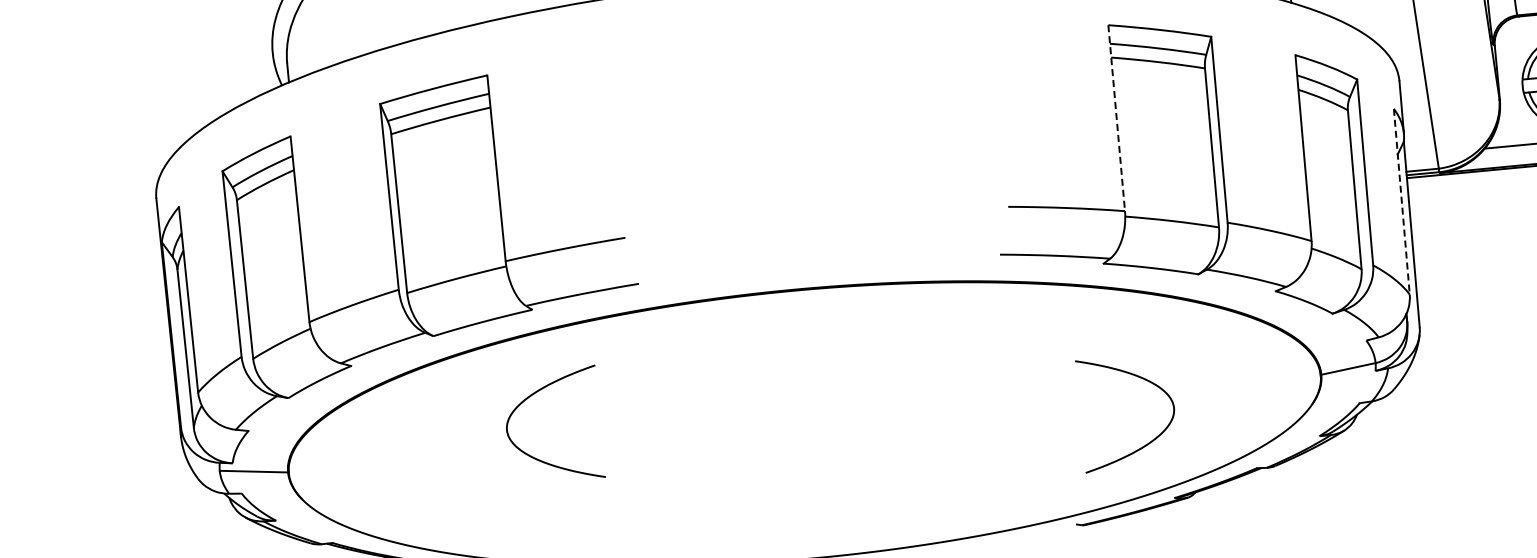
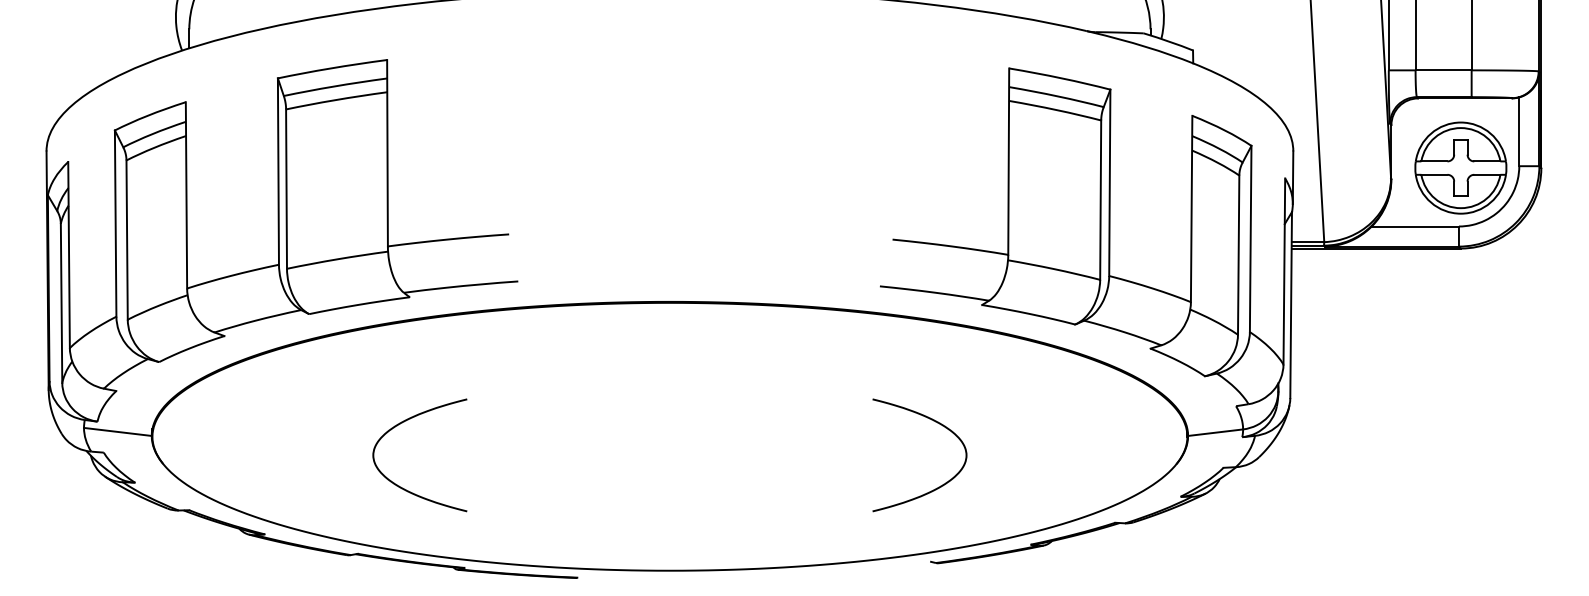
line: (1116, 119) -> (1008, 162), dashed -> solid
line: (1402, 202) -> (1284, 272), dashed -> solid
curve: (1149, 441) -> (938, 486), moved
curve: (535, 457) -> (399, 485), moved

